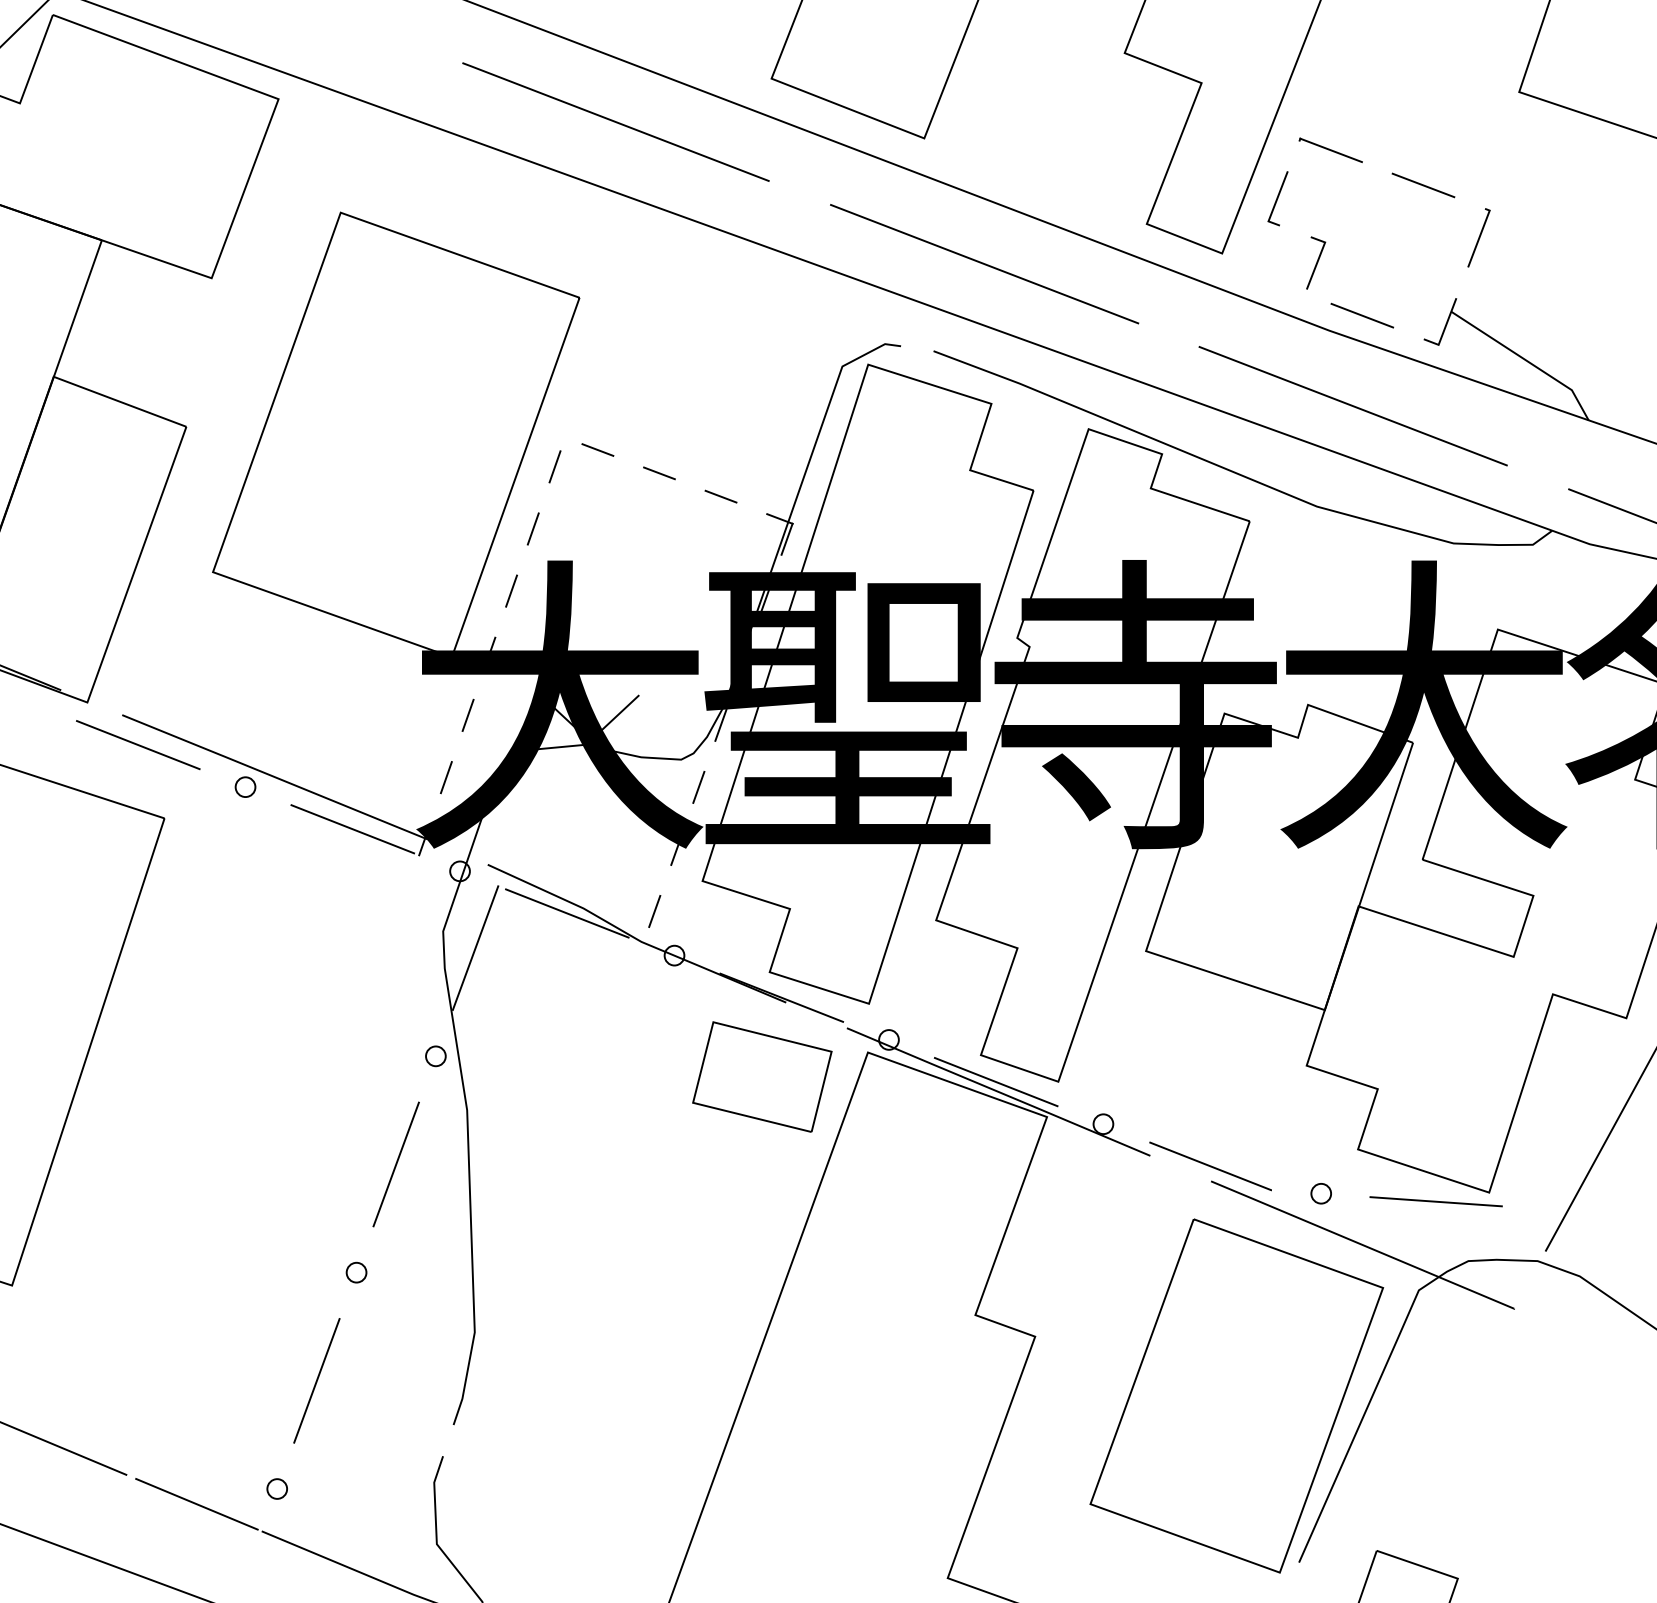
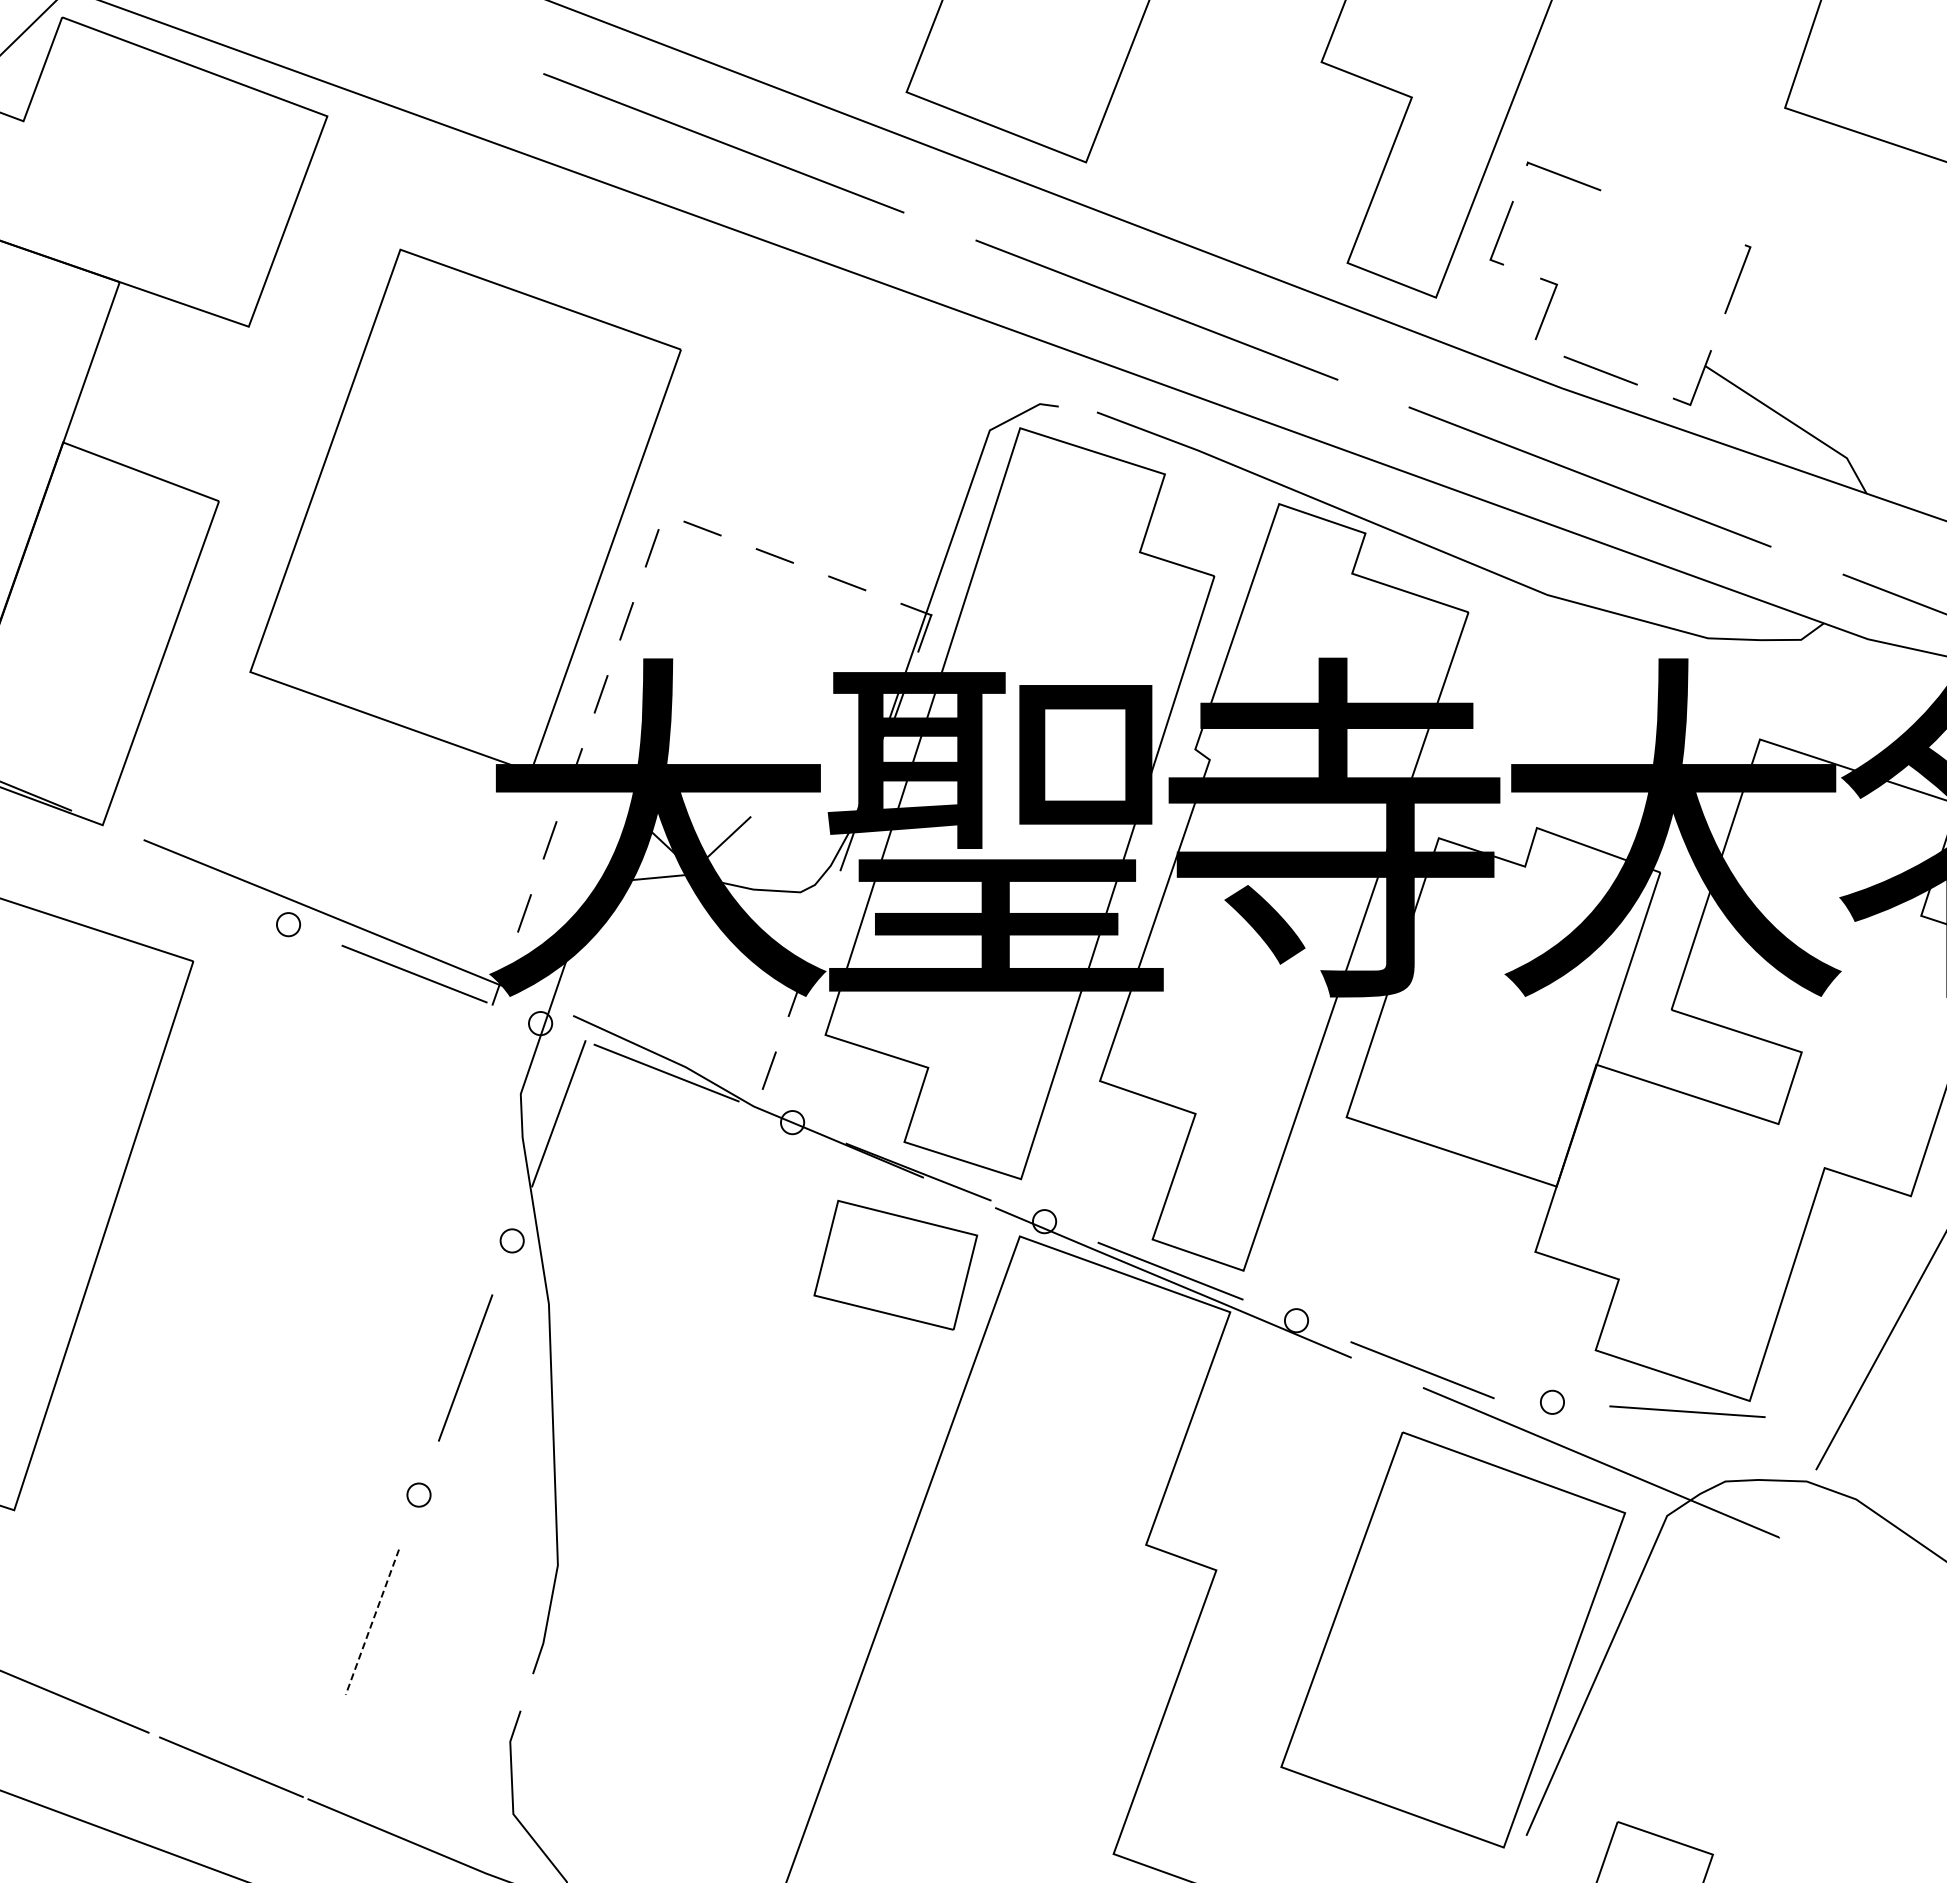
line: (1423, 185) -> (1672, 217), removed
line: (138, 744) -> (162, 874), removed
line: (698, 787) -> (820, 924), removed
line: (316, 1381) -> (372, 1622), solid -> dashed
circle: (276, 1488) -> (325, 1748), removed

